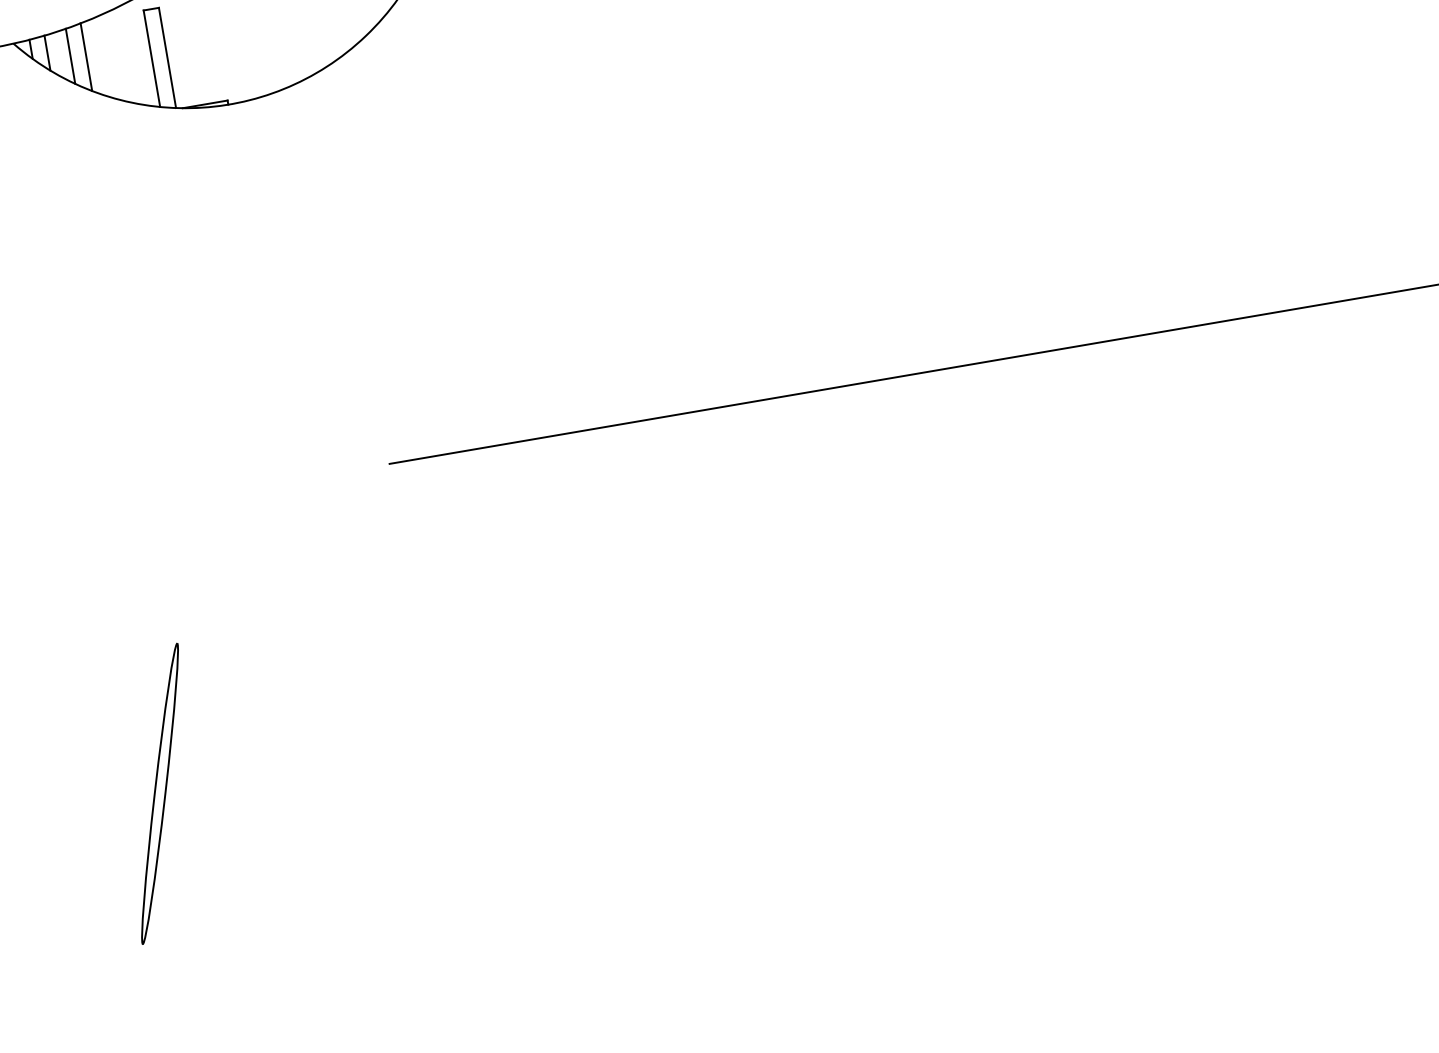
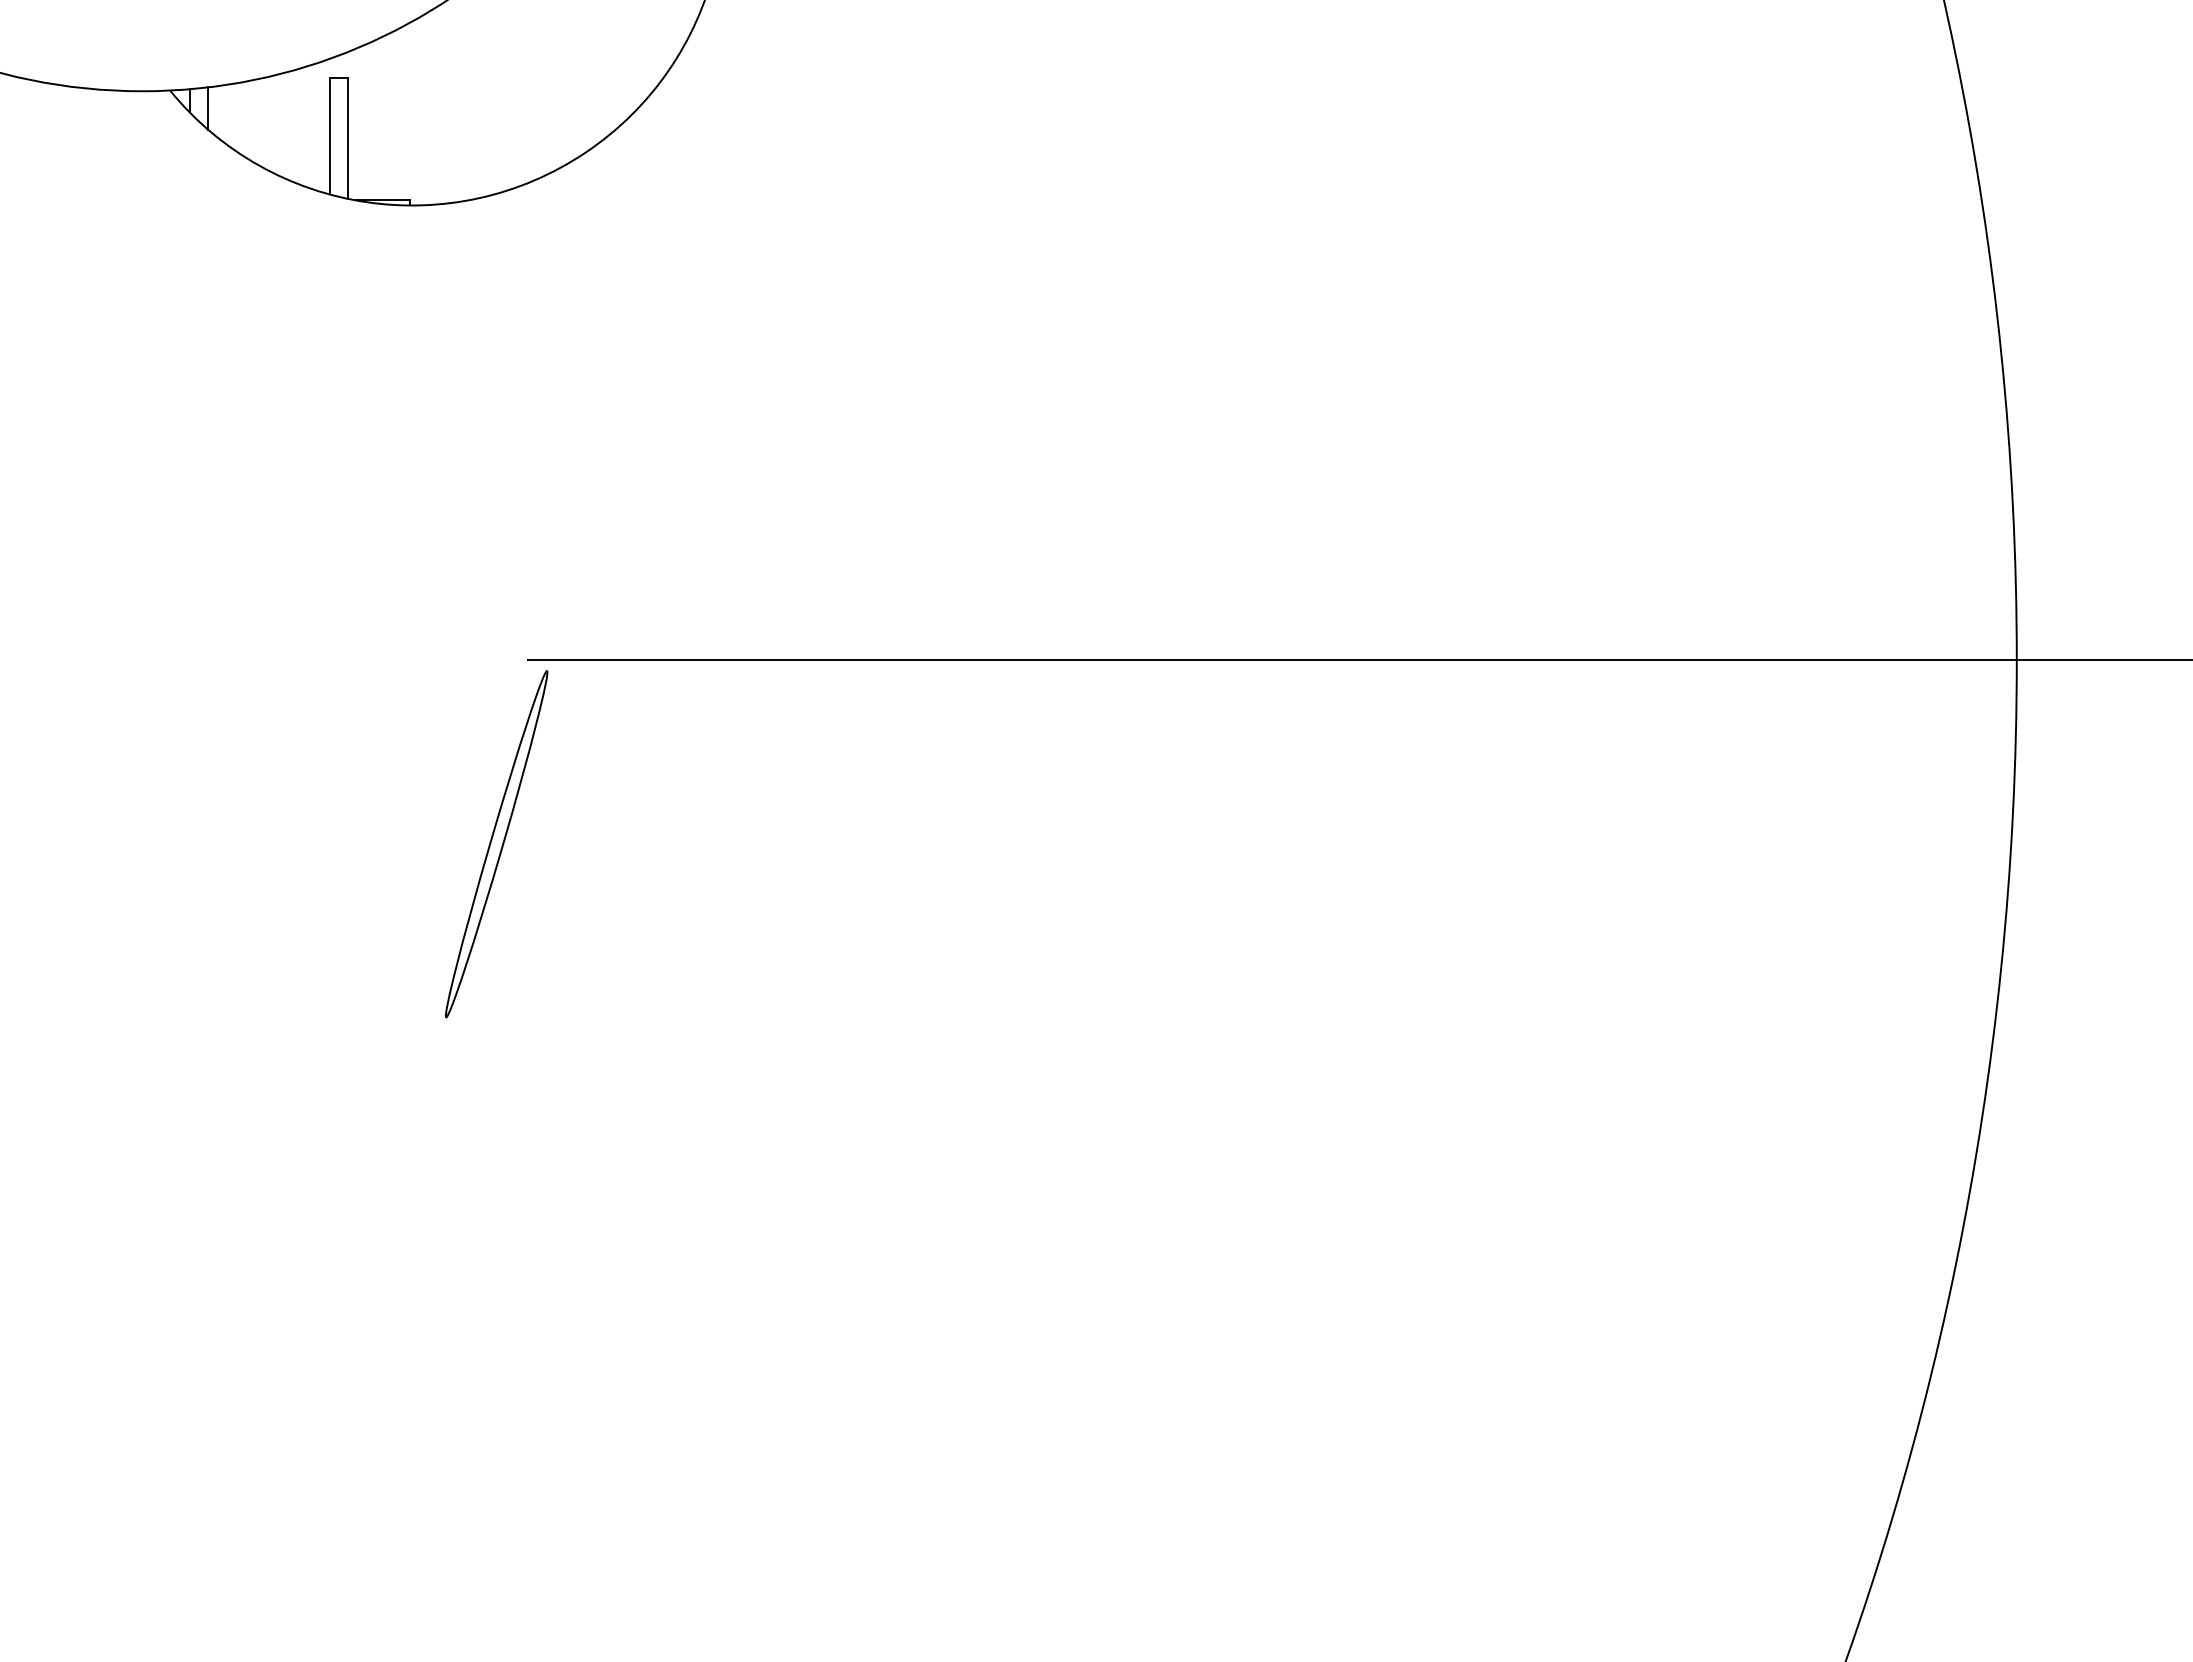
line: (70, 56) -> (234, 116), removed
line: (86, 56) -> (253, 120), removed
part: (159, 794) -> (496, 844), moved

